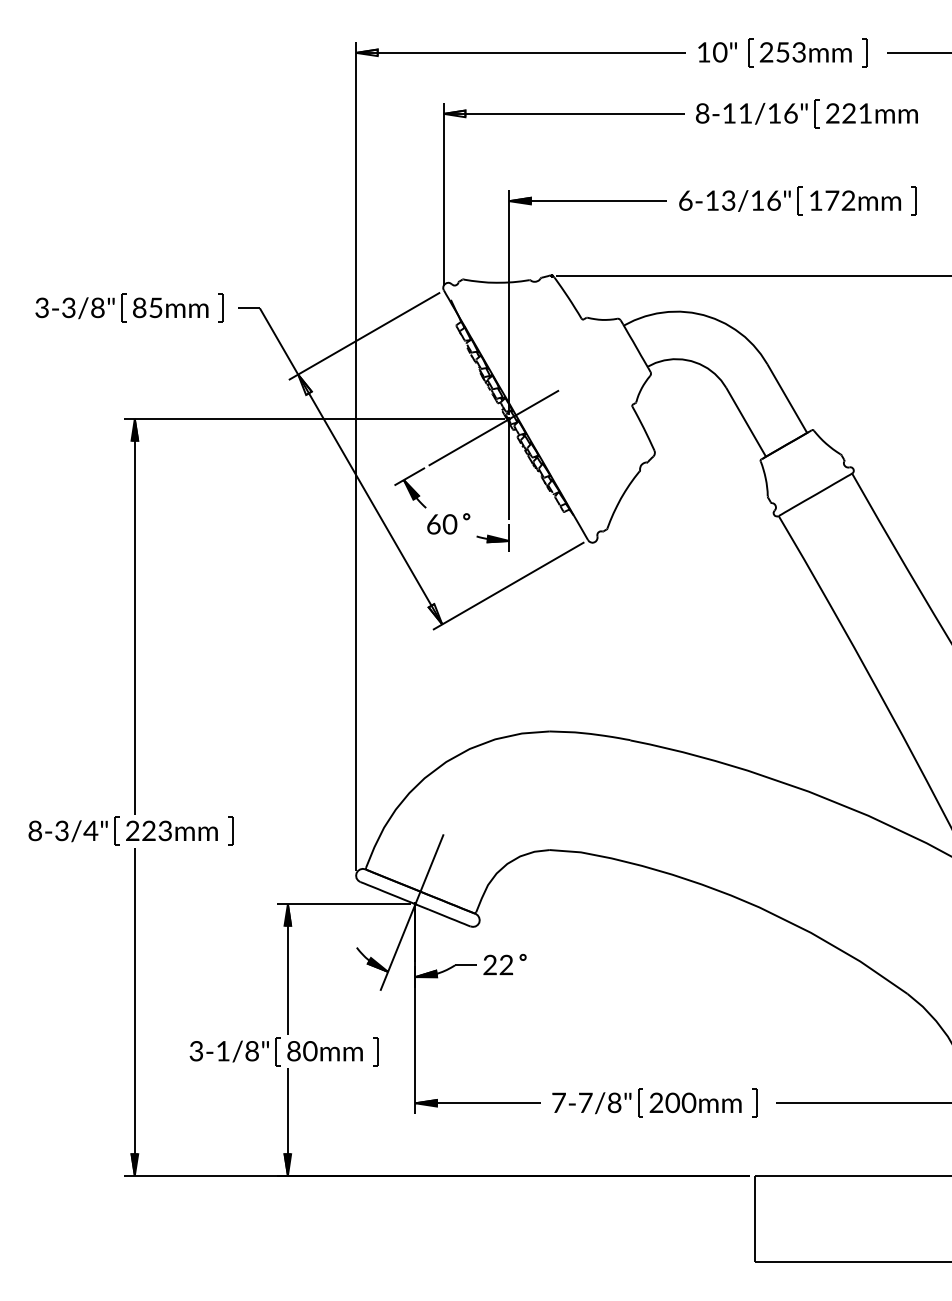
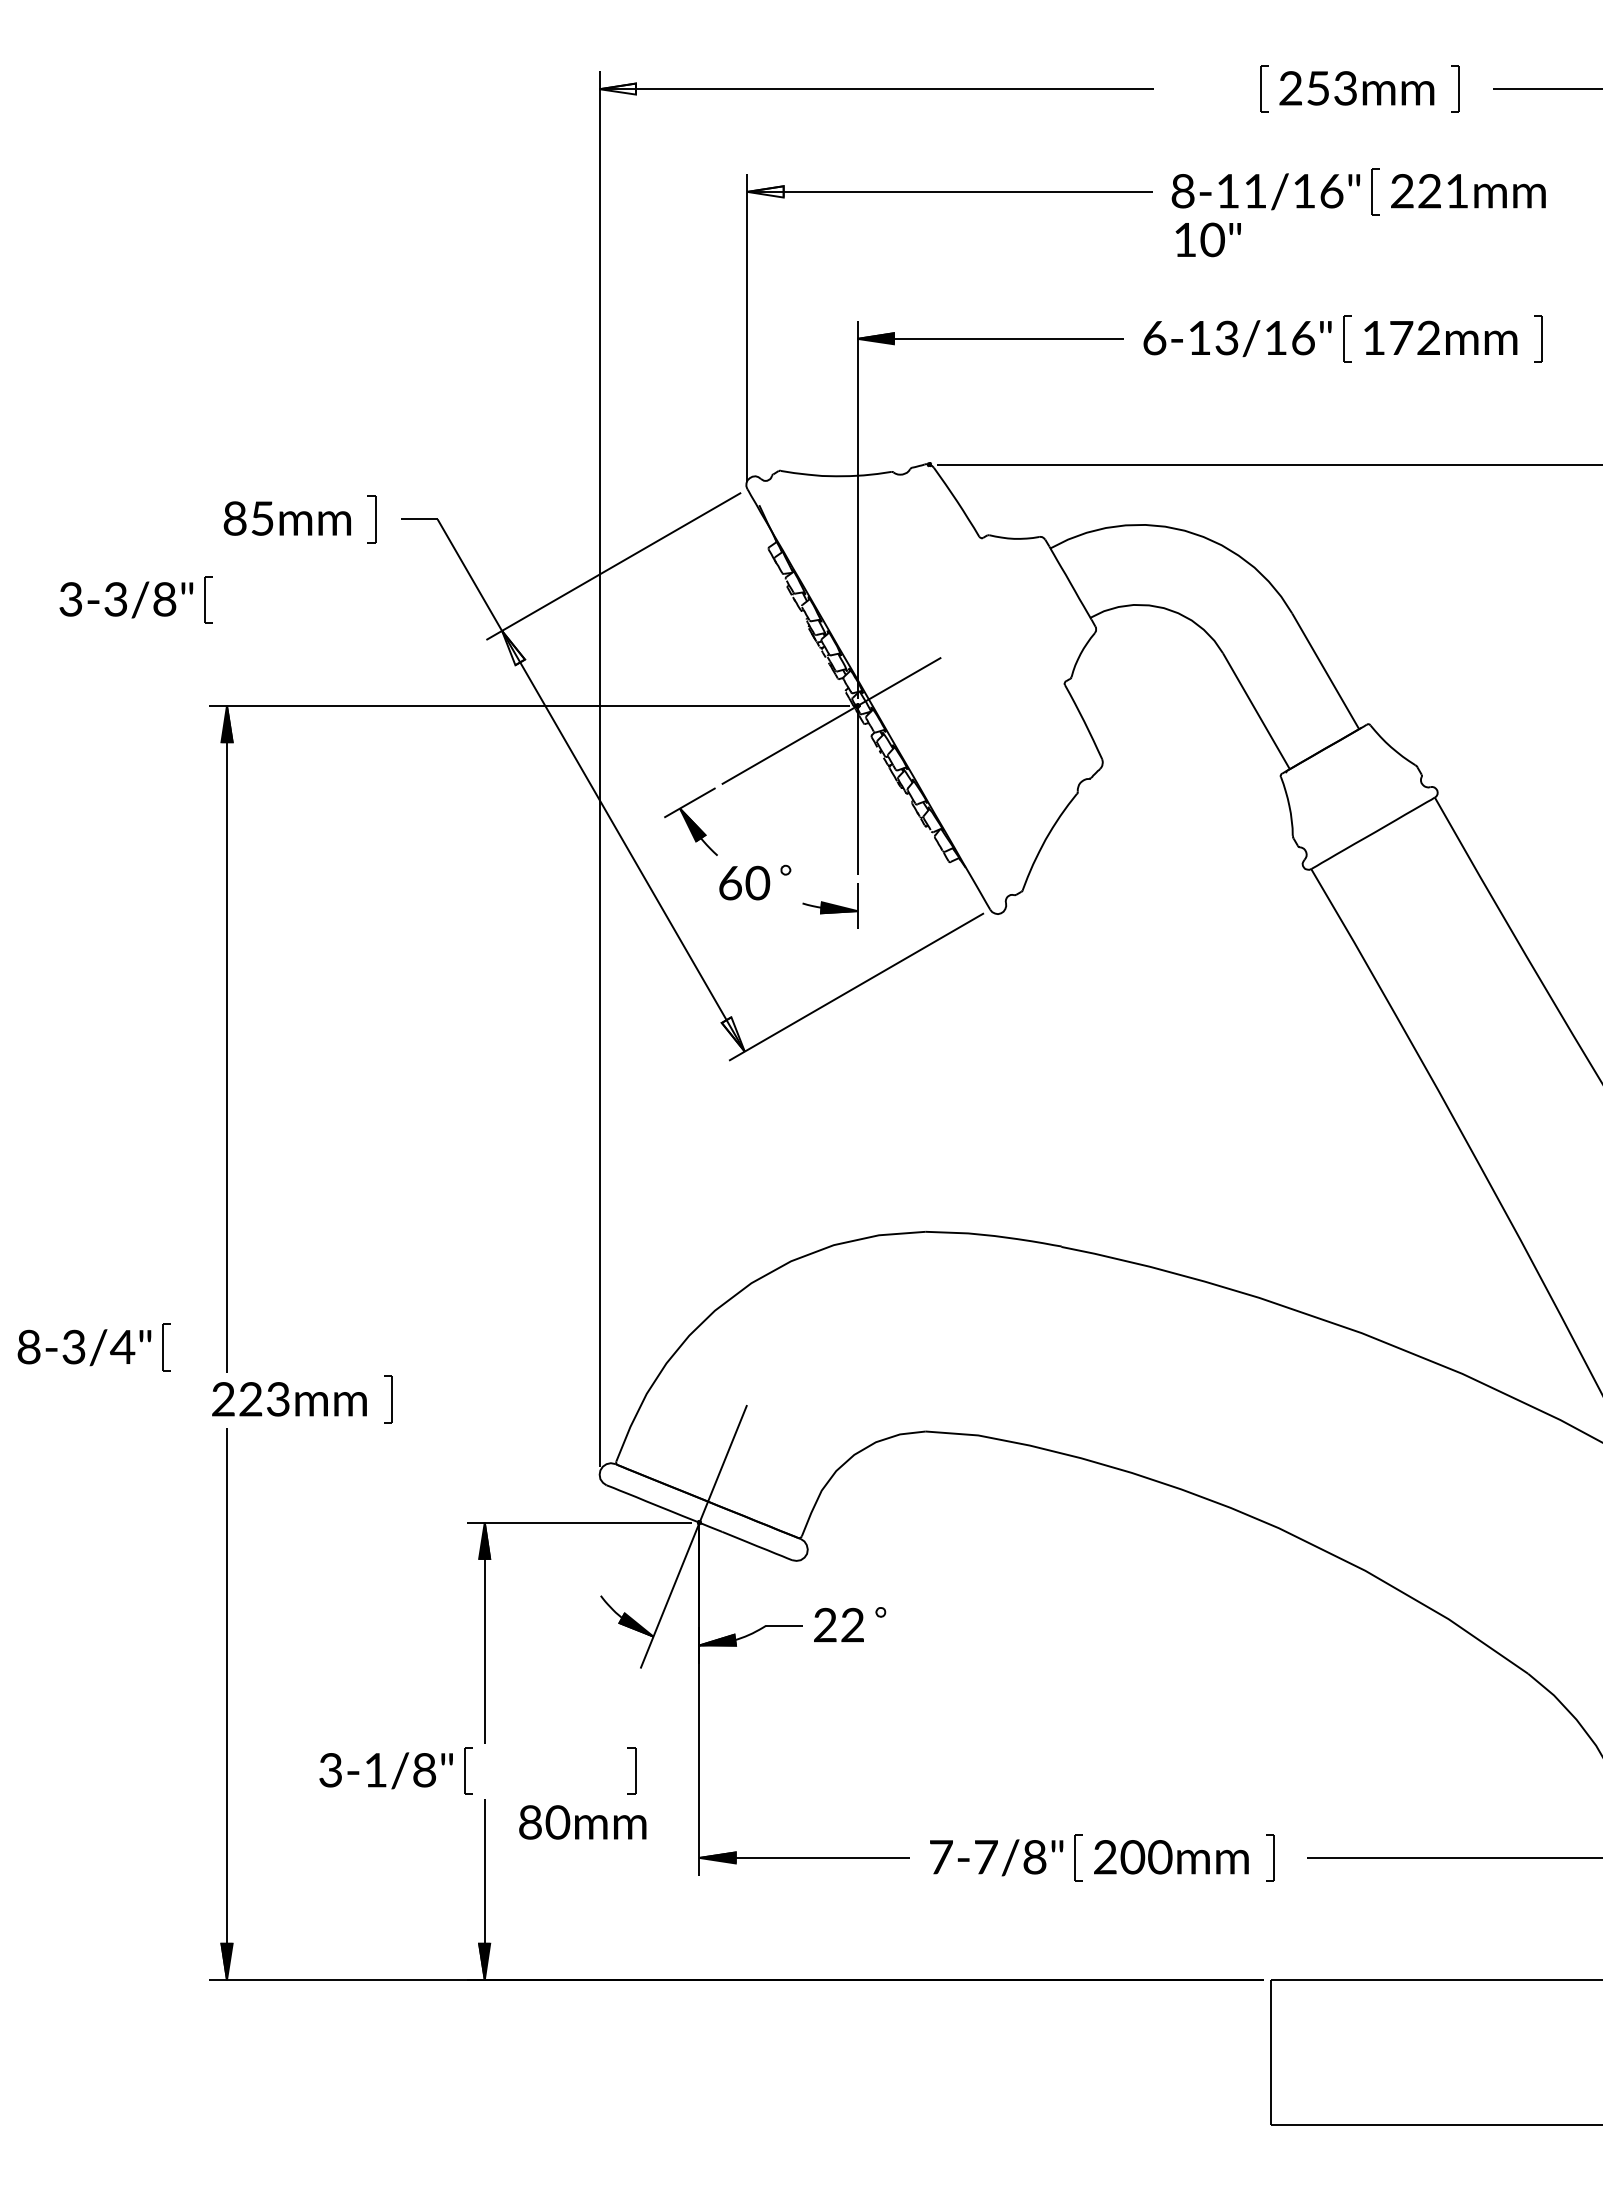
text: (717, 52) -> (1208, 240), moved
part: (80, 307) -> (135, 598), moved
part: (73, 830) -> (93, 1346), moved
text: (324, 1051) -> (581, 1822), moved

